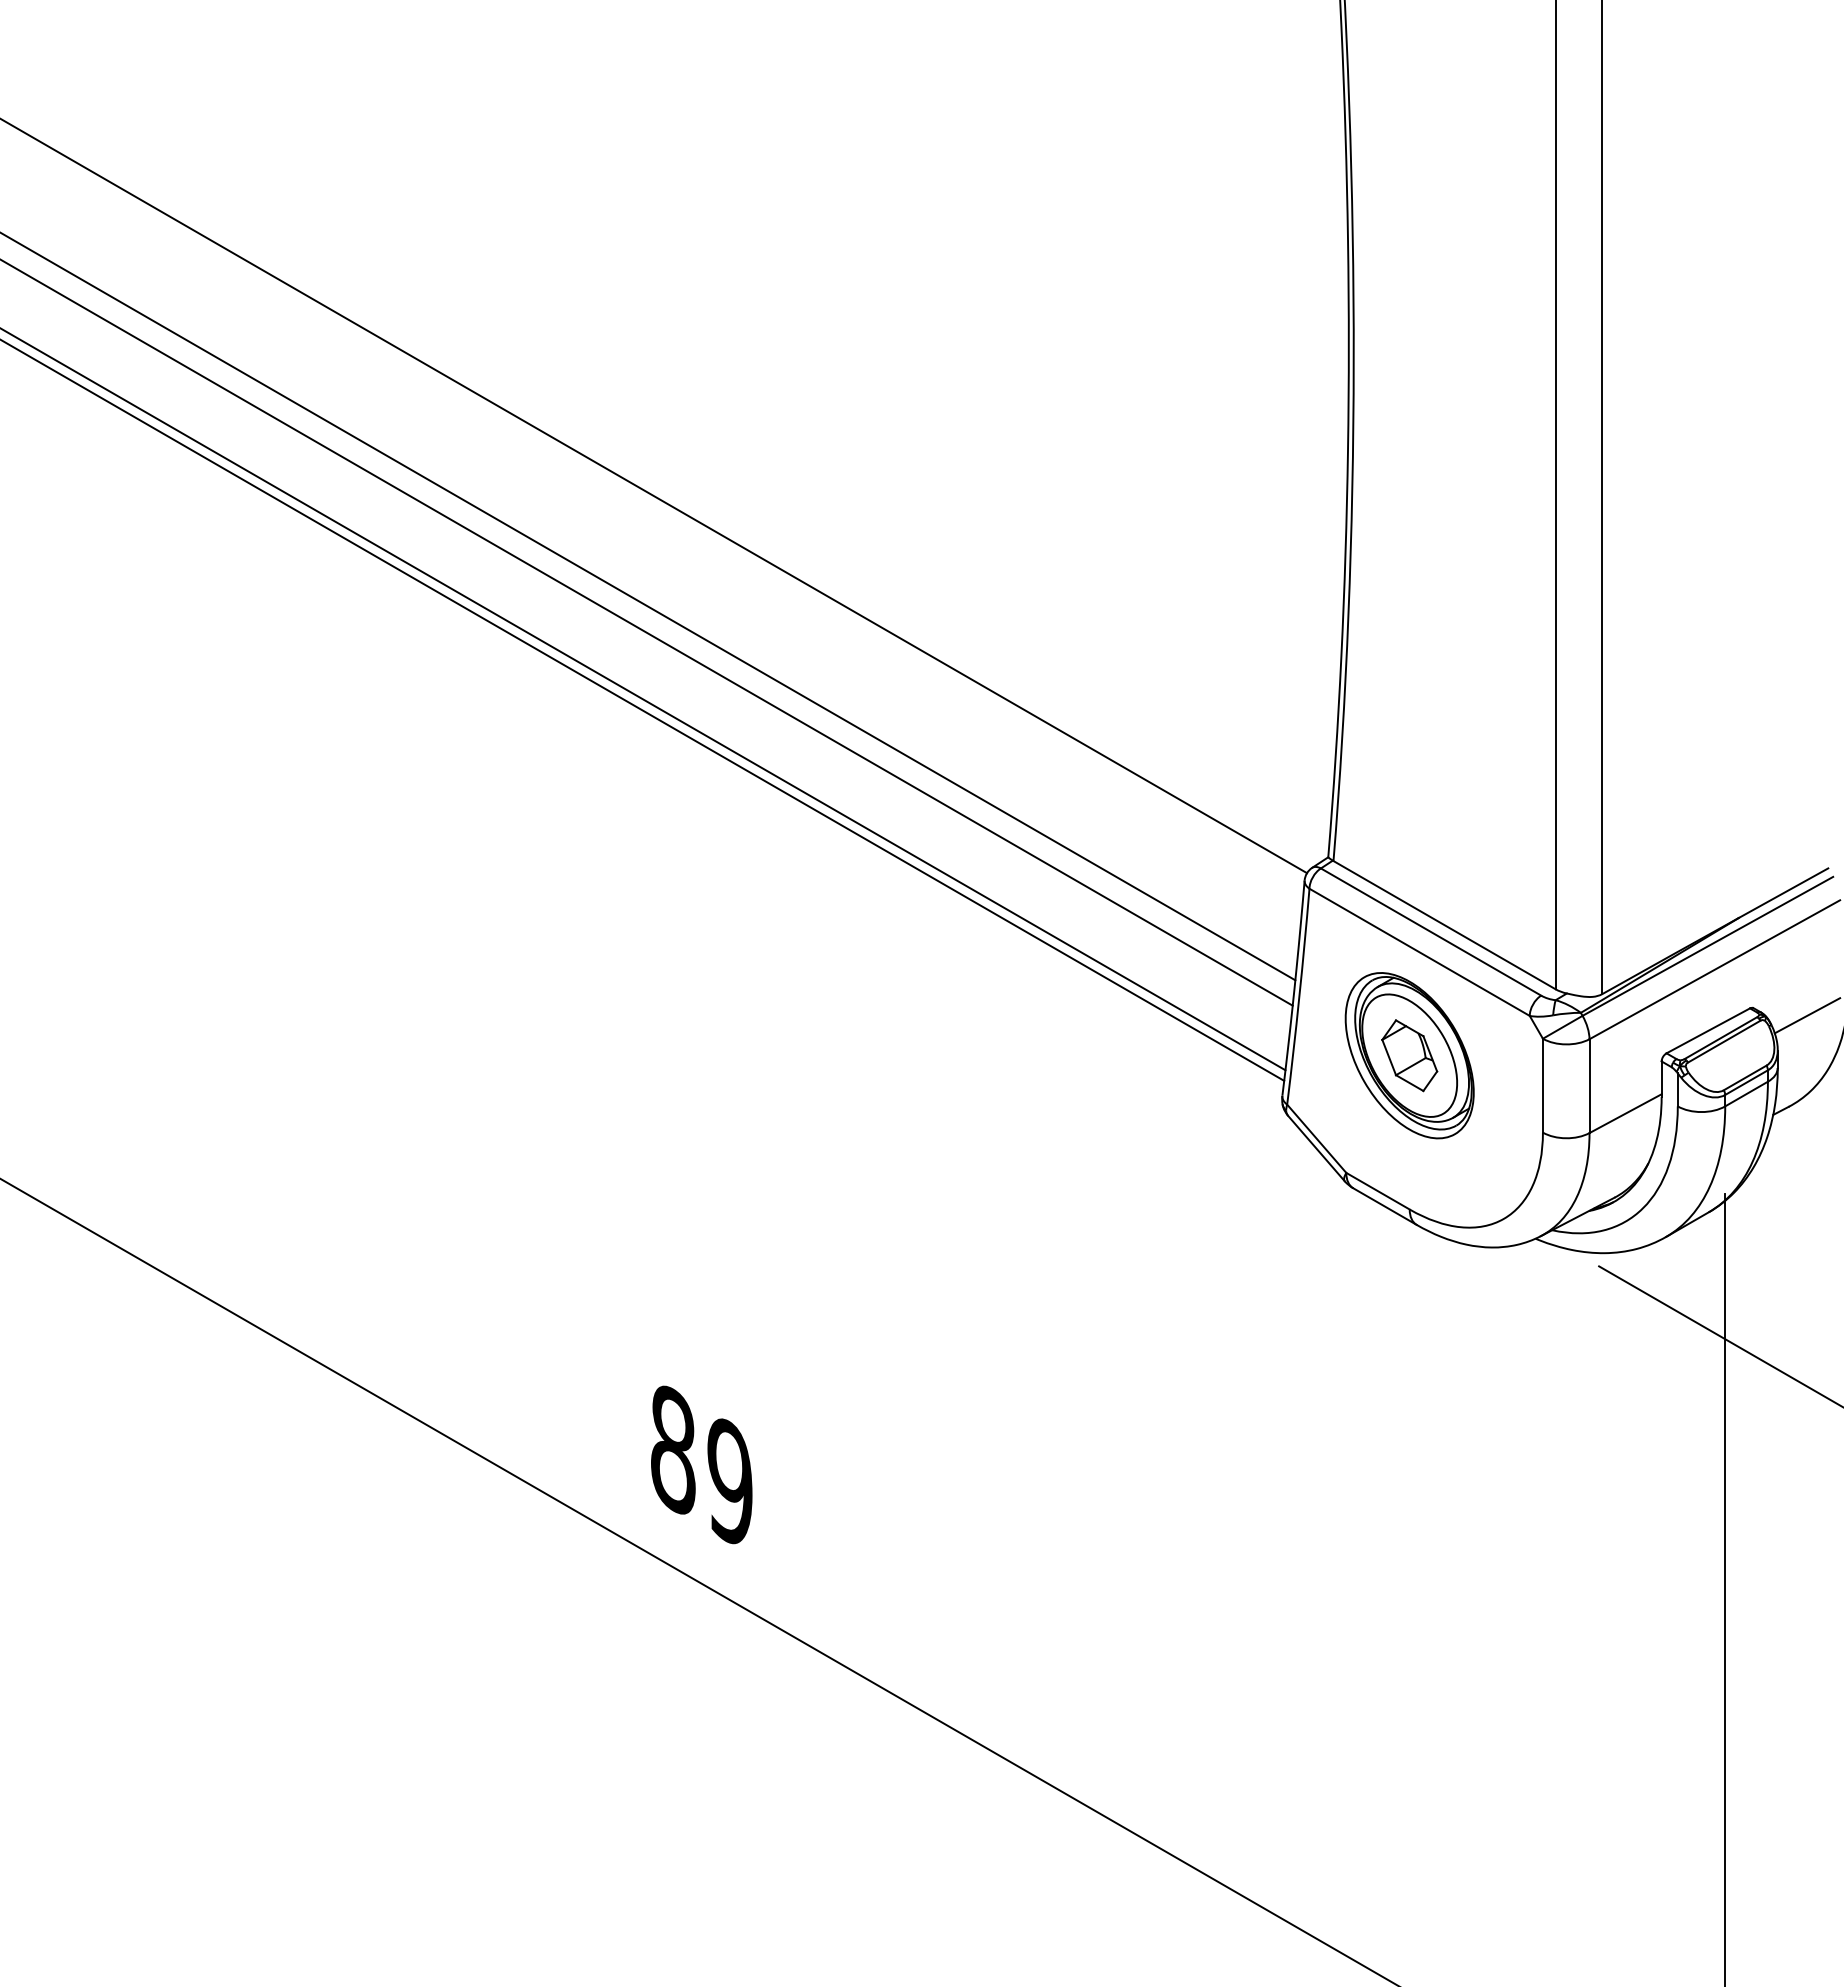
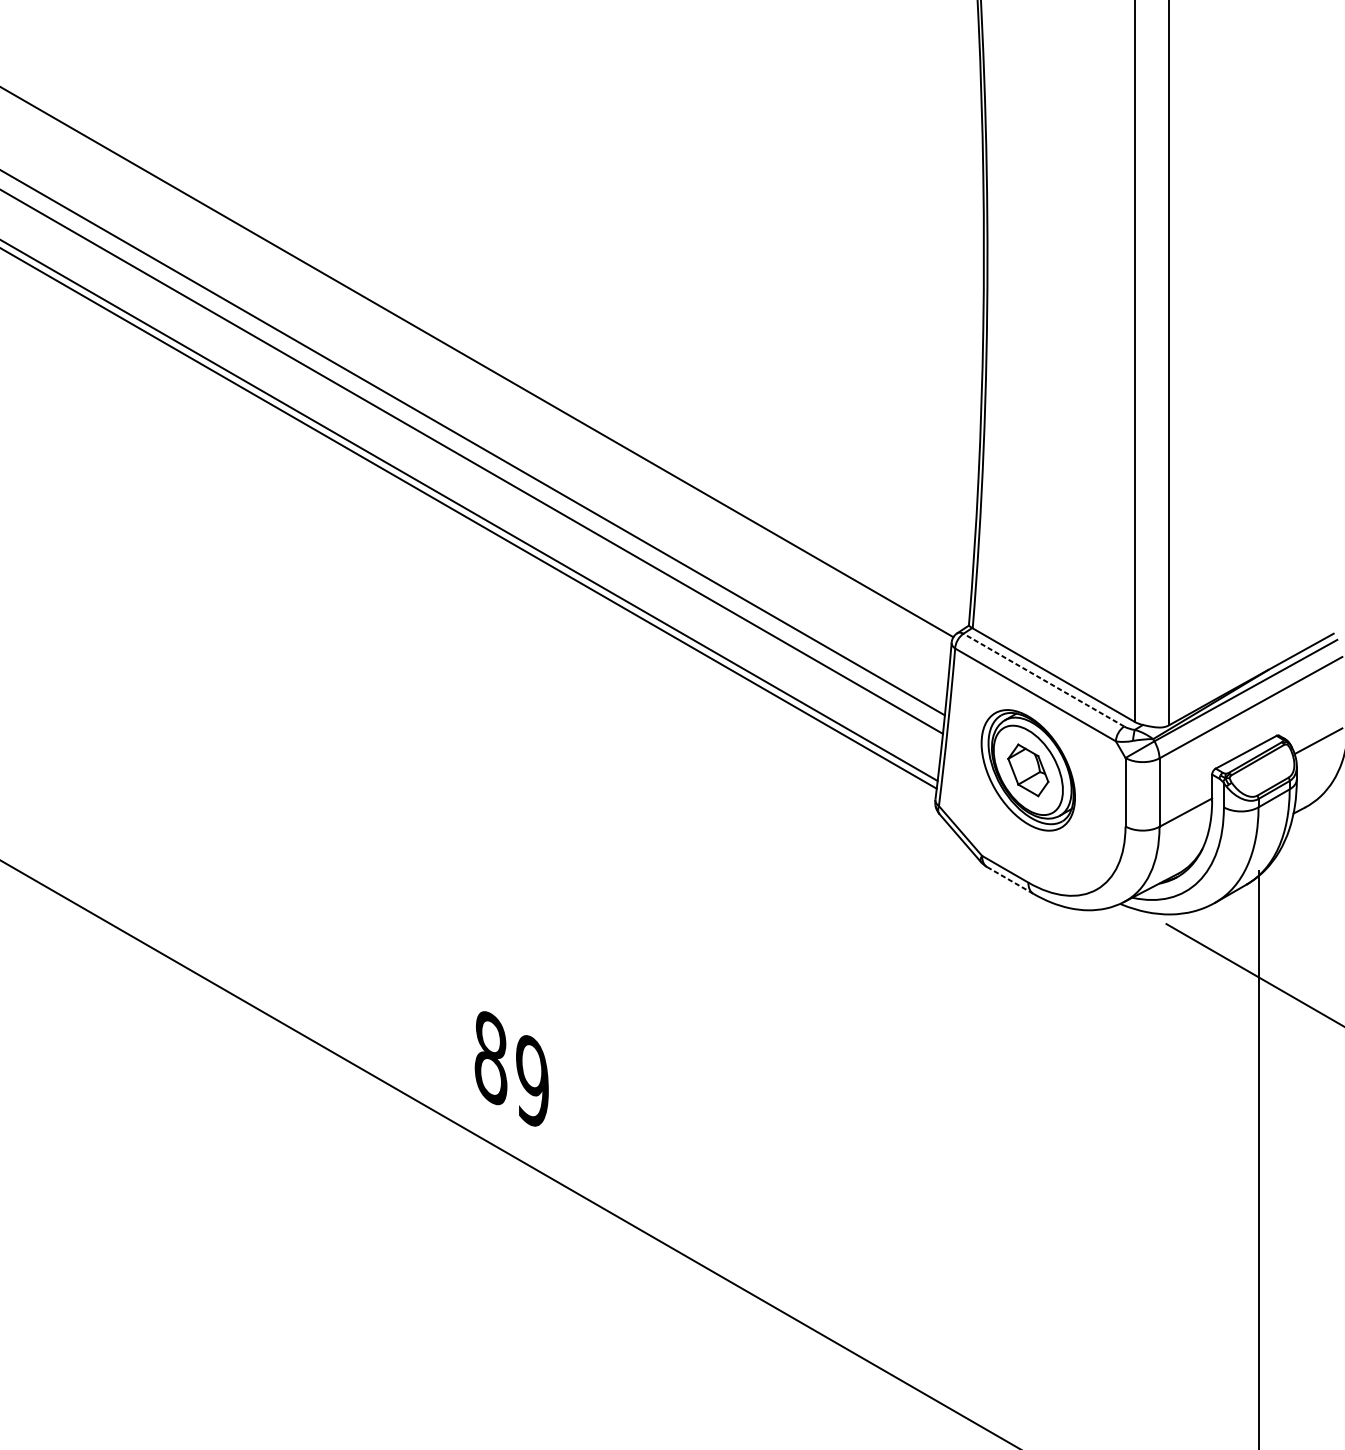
line: (1430, 931) -> (1043, 679), solid -> dashed
line: (1384, 1206) -> (1009, 880), solid -> dashed

